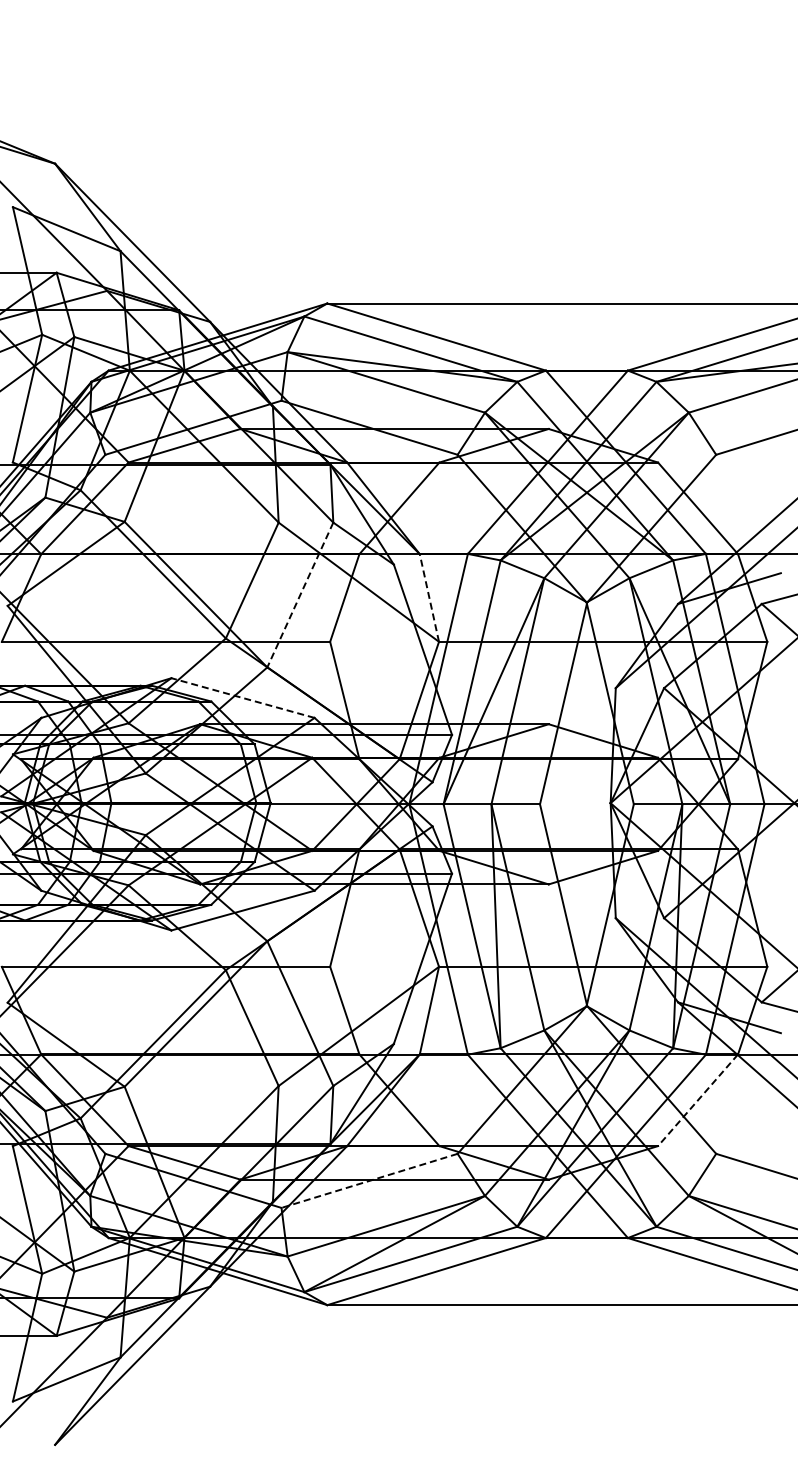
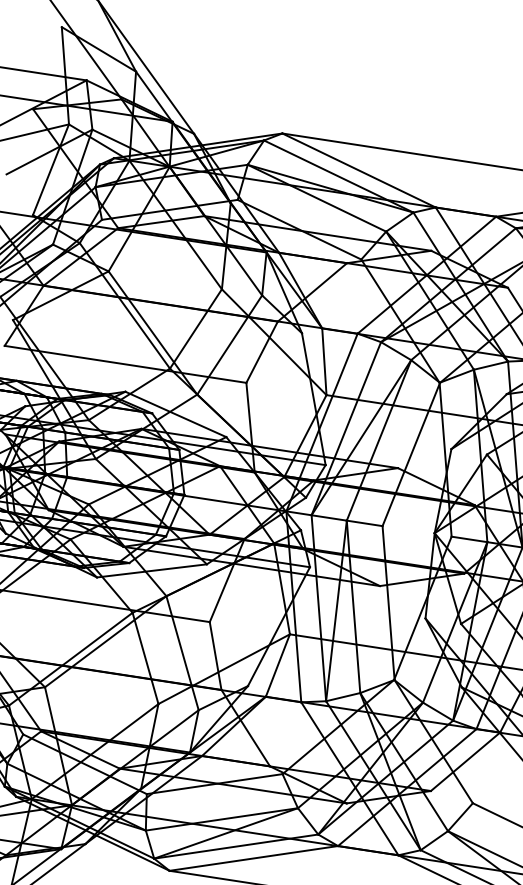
line: (300, 595) -> (229, 345), dashed -> solid
line: (429, 598) -> (324, 362), dashed -> solid
line: (242, 697) -> (175, 413), dashed -> solid
line: (698, 1100) -> (465, 761), dashed -> solid
line: (369, 1181) -> (214, 784), dashed -> solid

